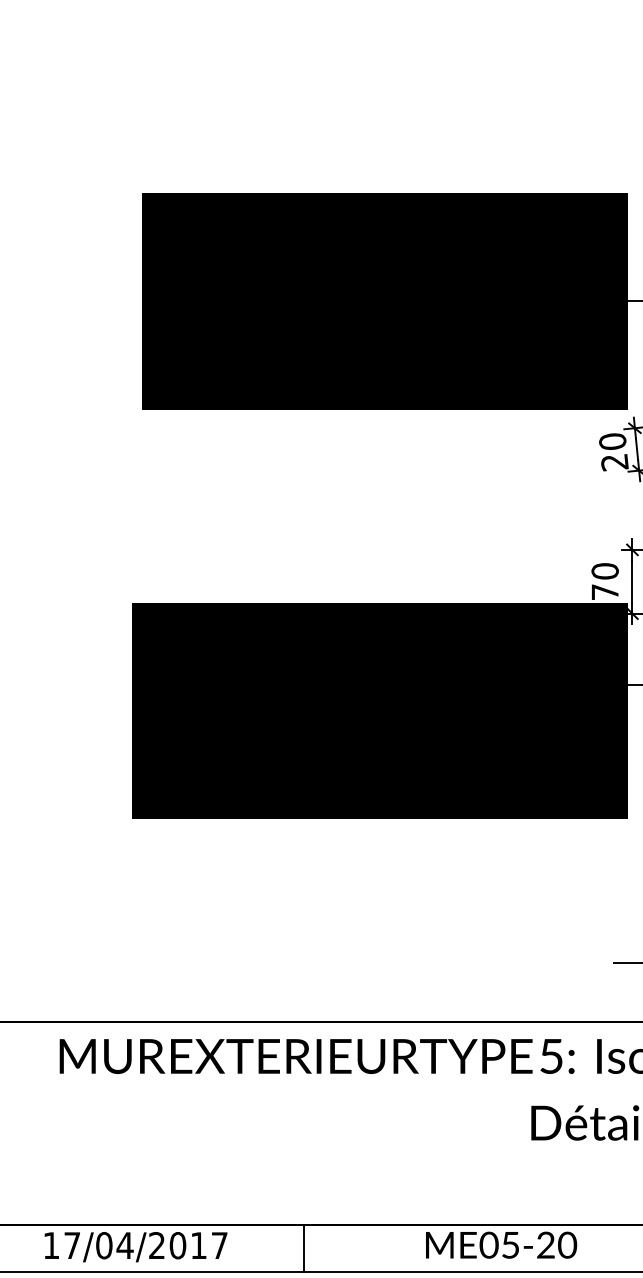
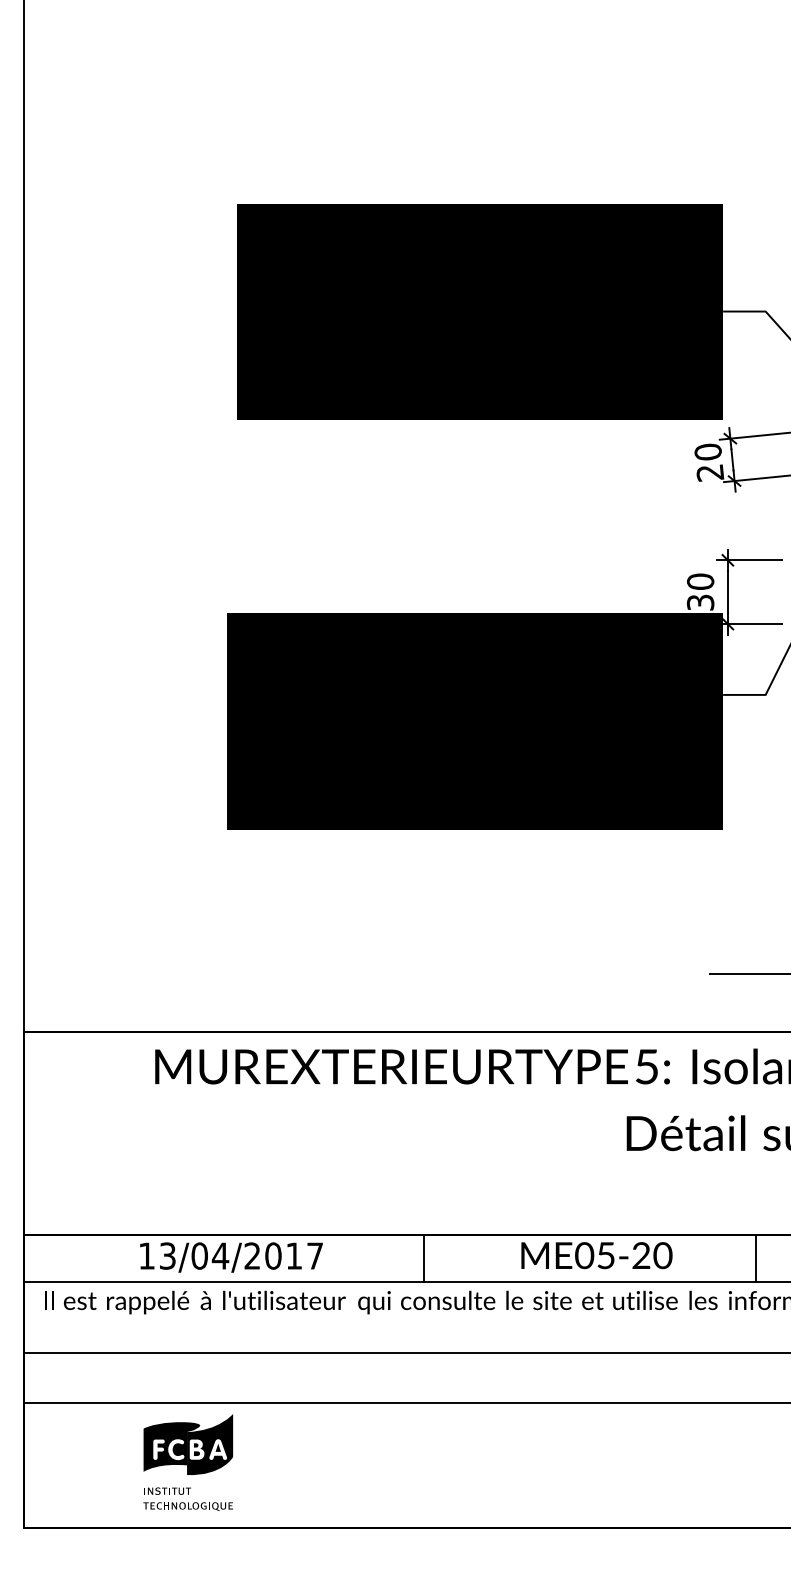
text: (605, 592) -> (700, 602), 70 -> 30
text: (72, 1245) -> (167, 1255), 17/04/2017 -> 13/04/2017
line: (304, 1248) -> (424, 1258), moved

